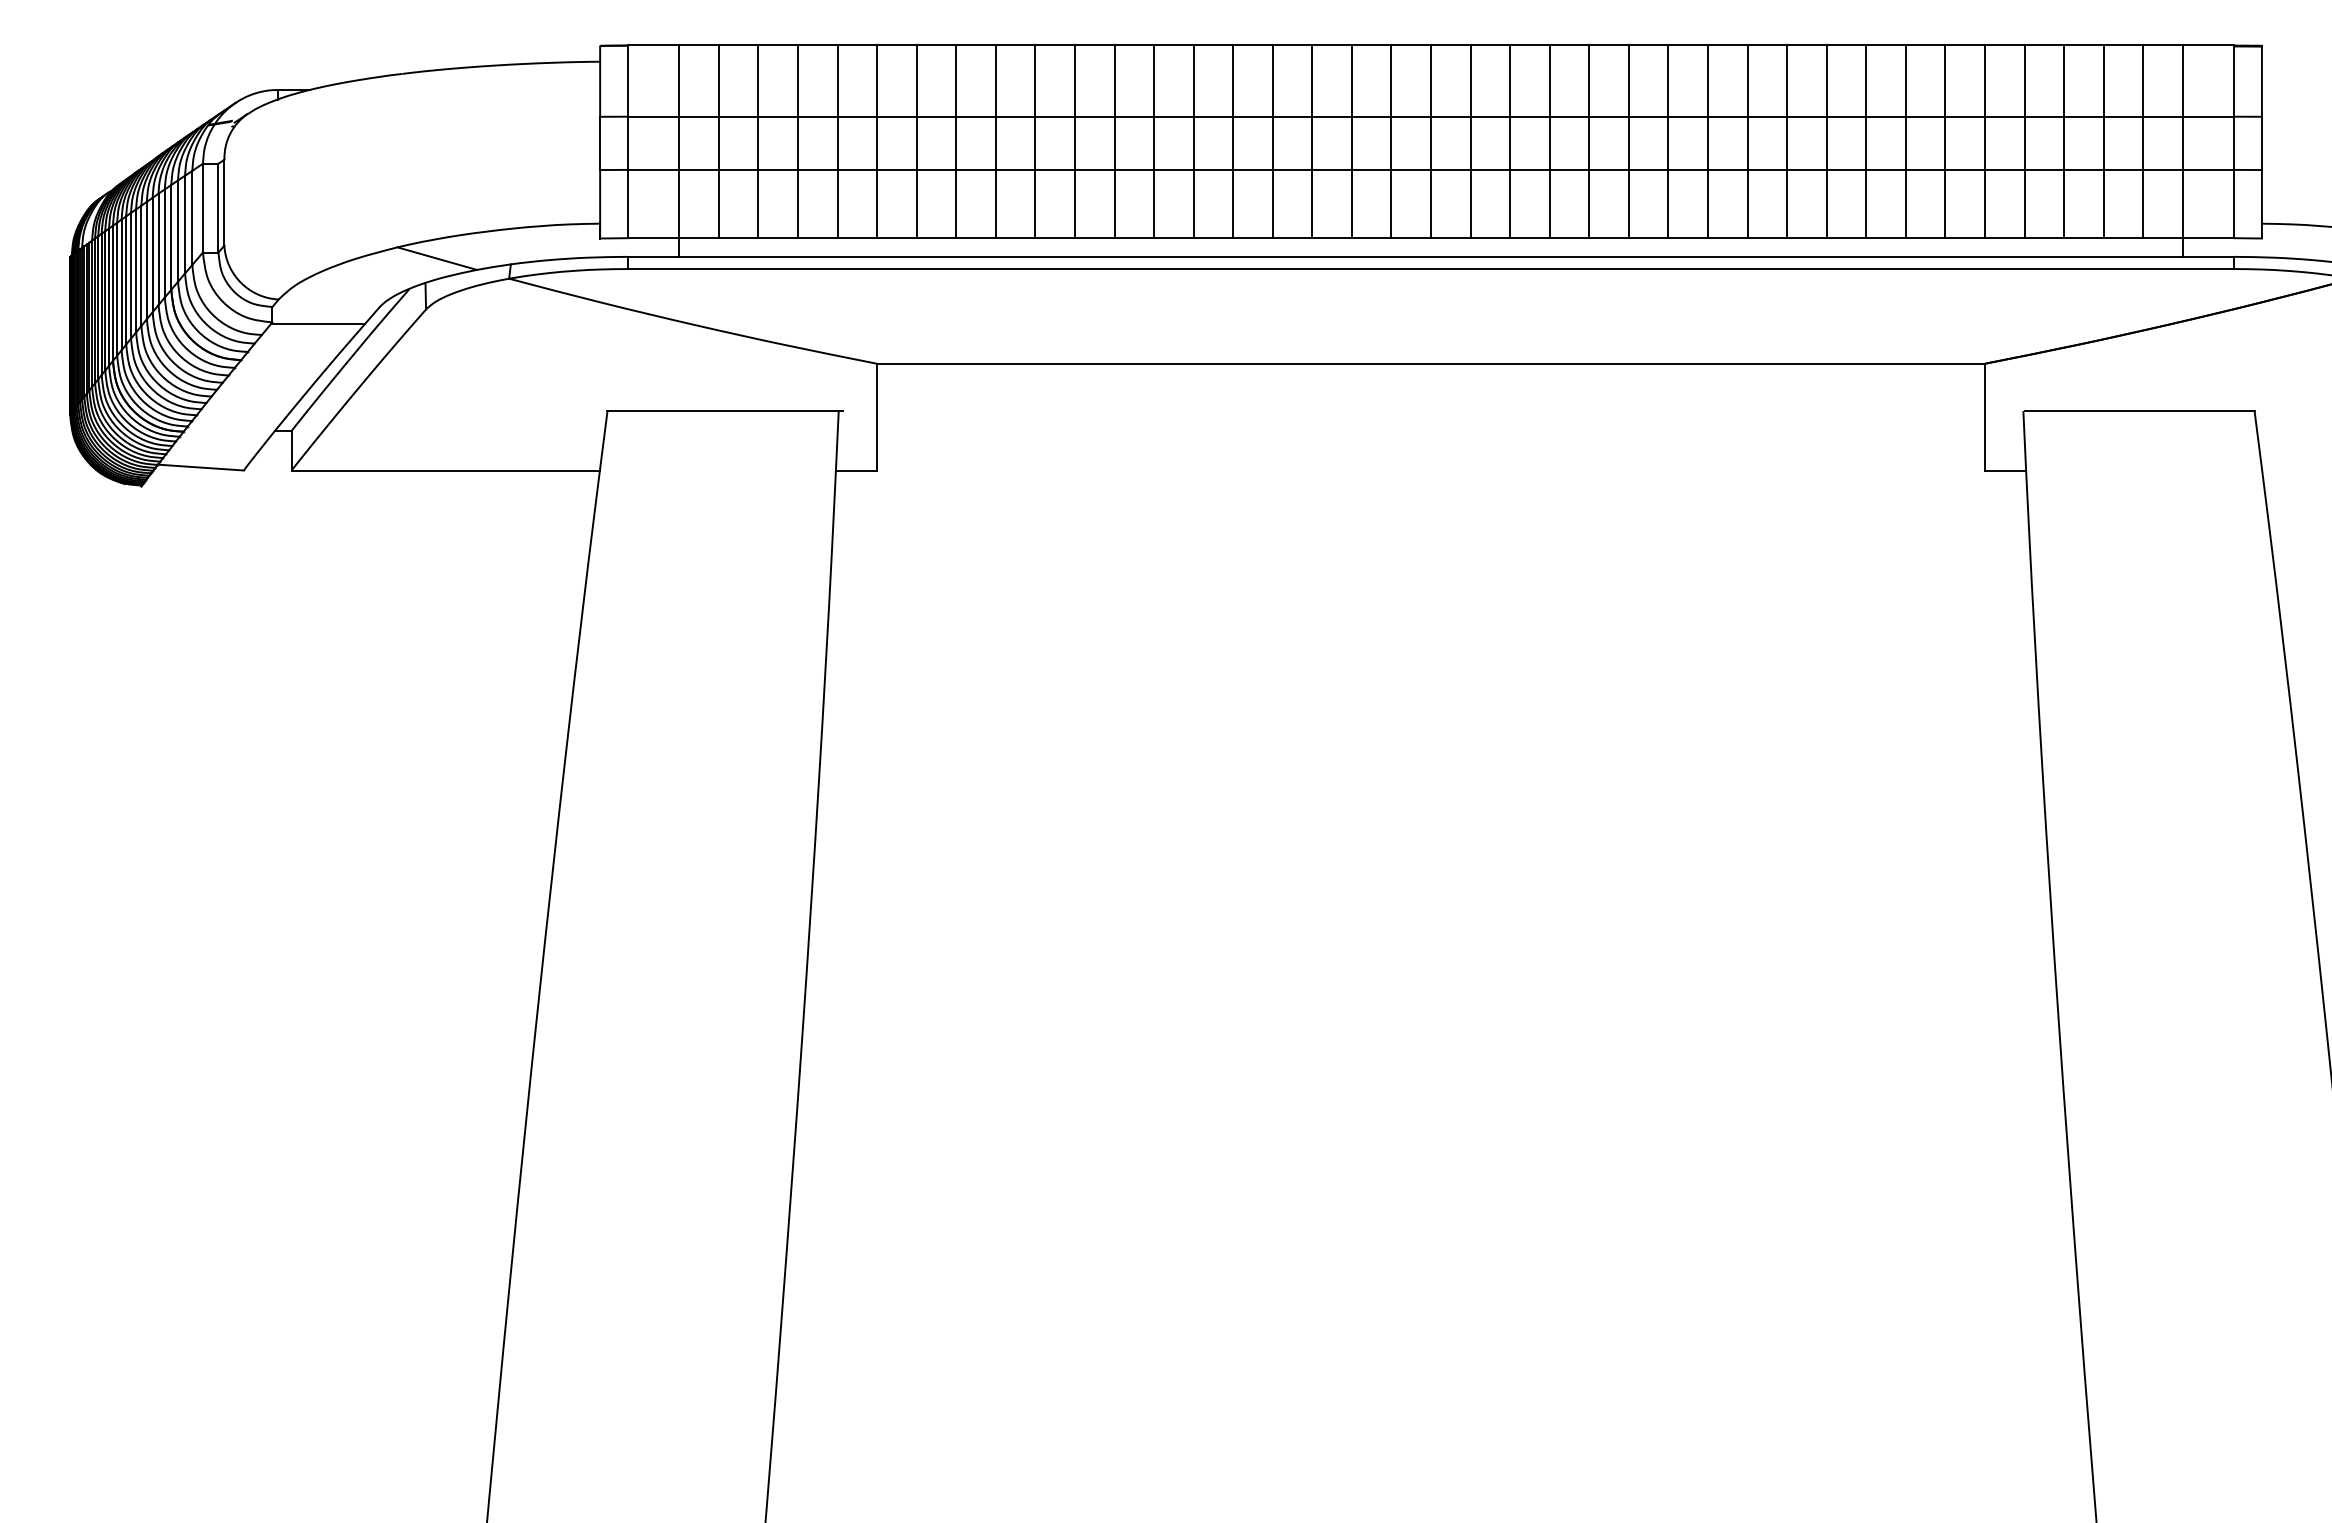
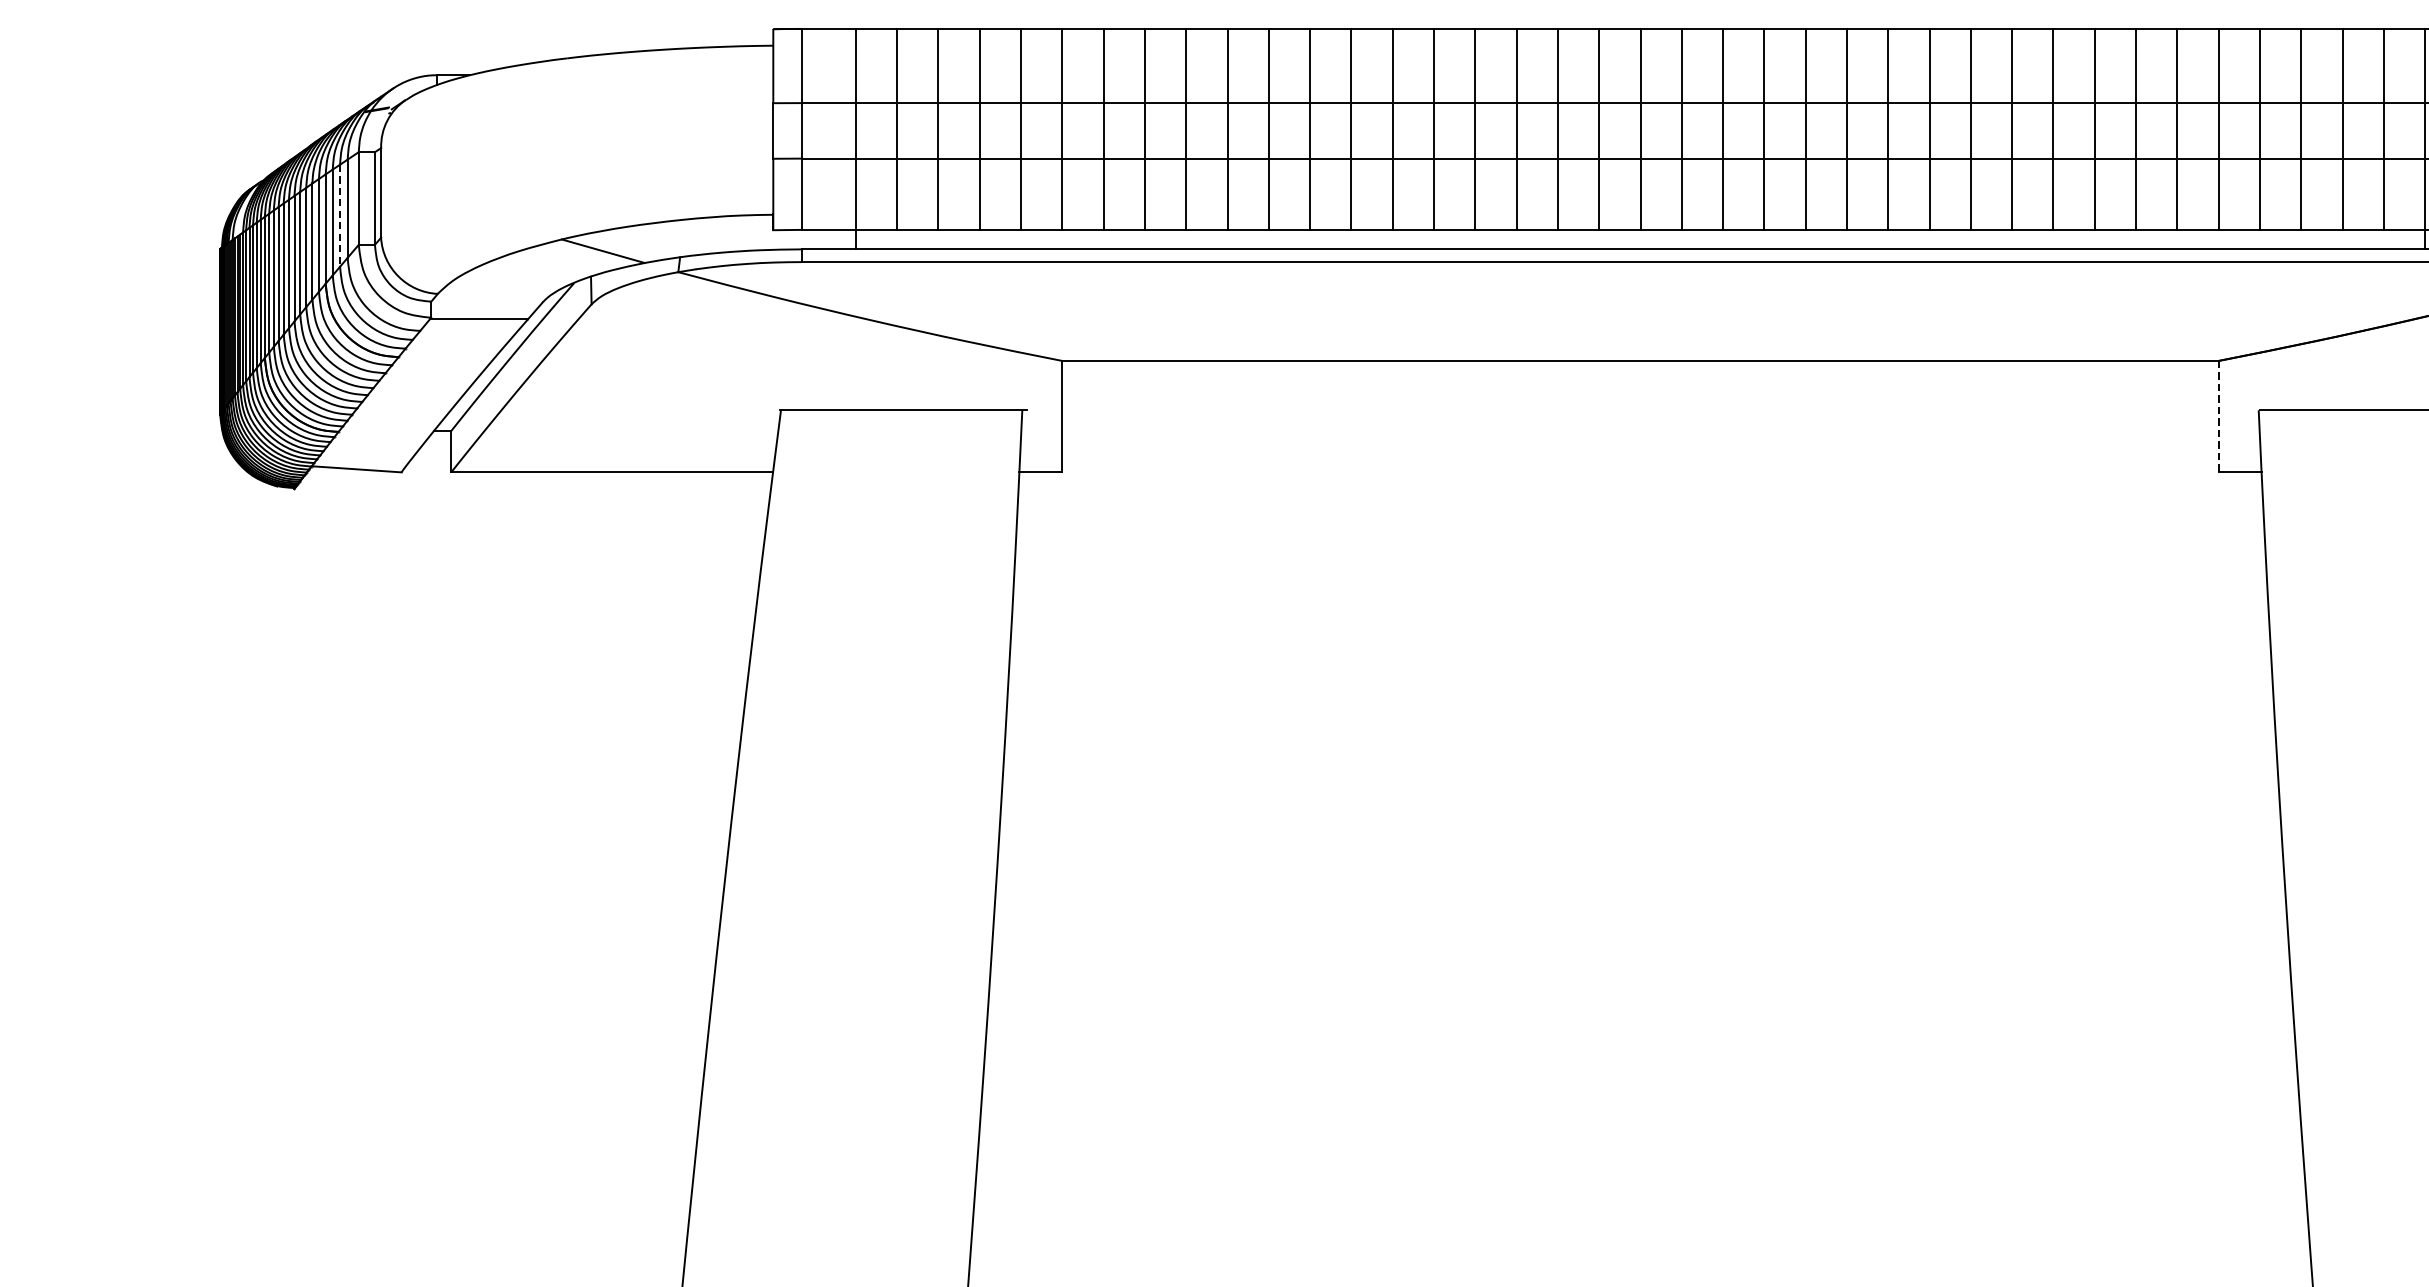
line: (185, 224) -> (340, 215), solid -> dashed
line: (1984, 417) -> (2218, 417), solid -> dashed

